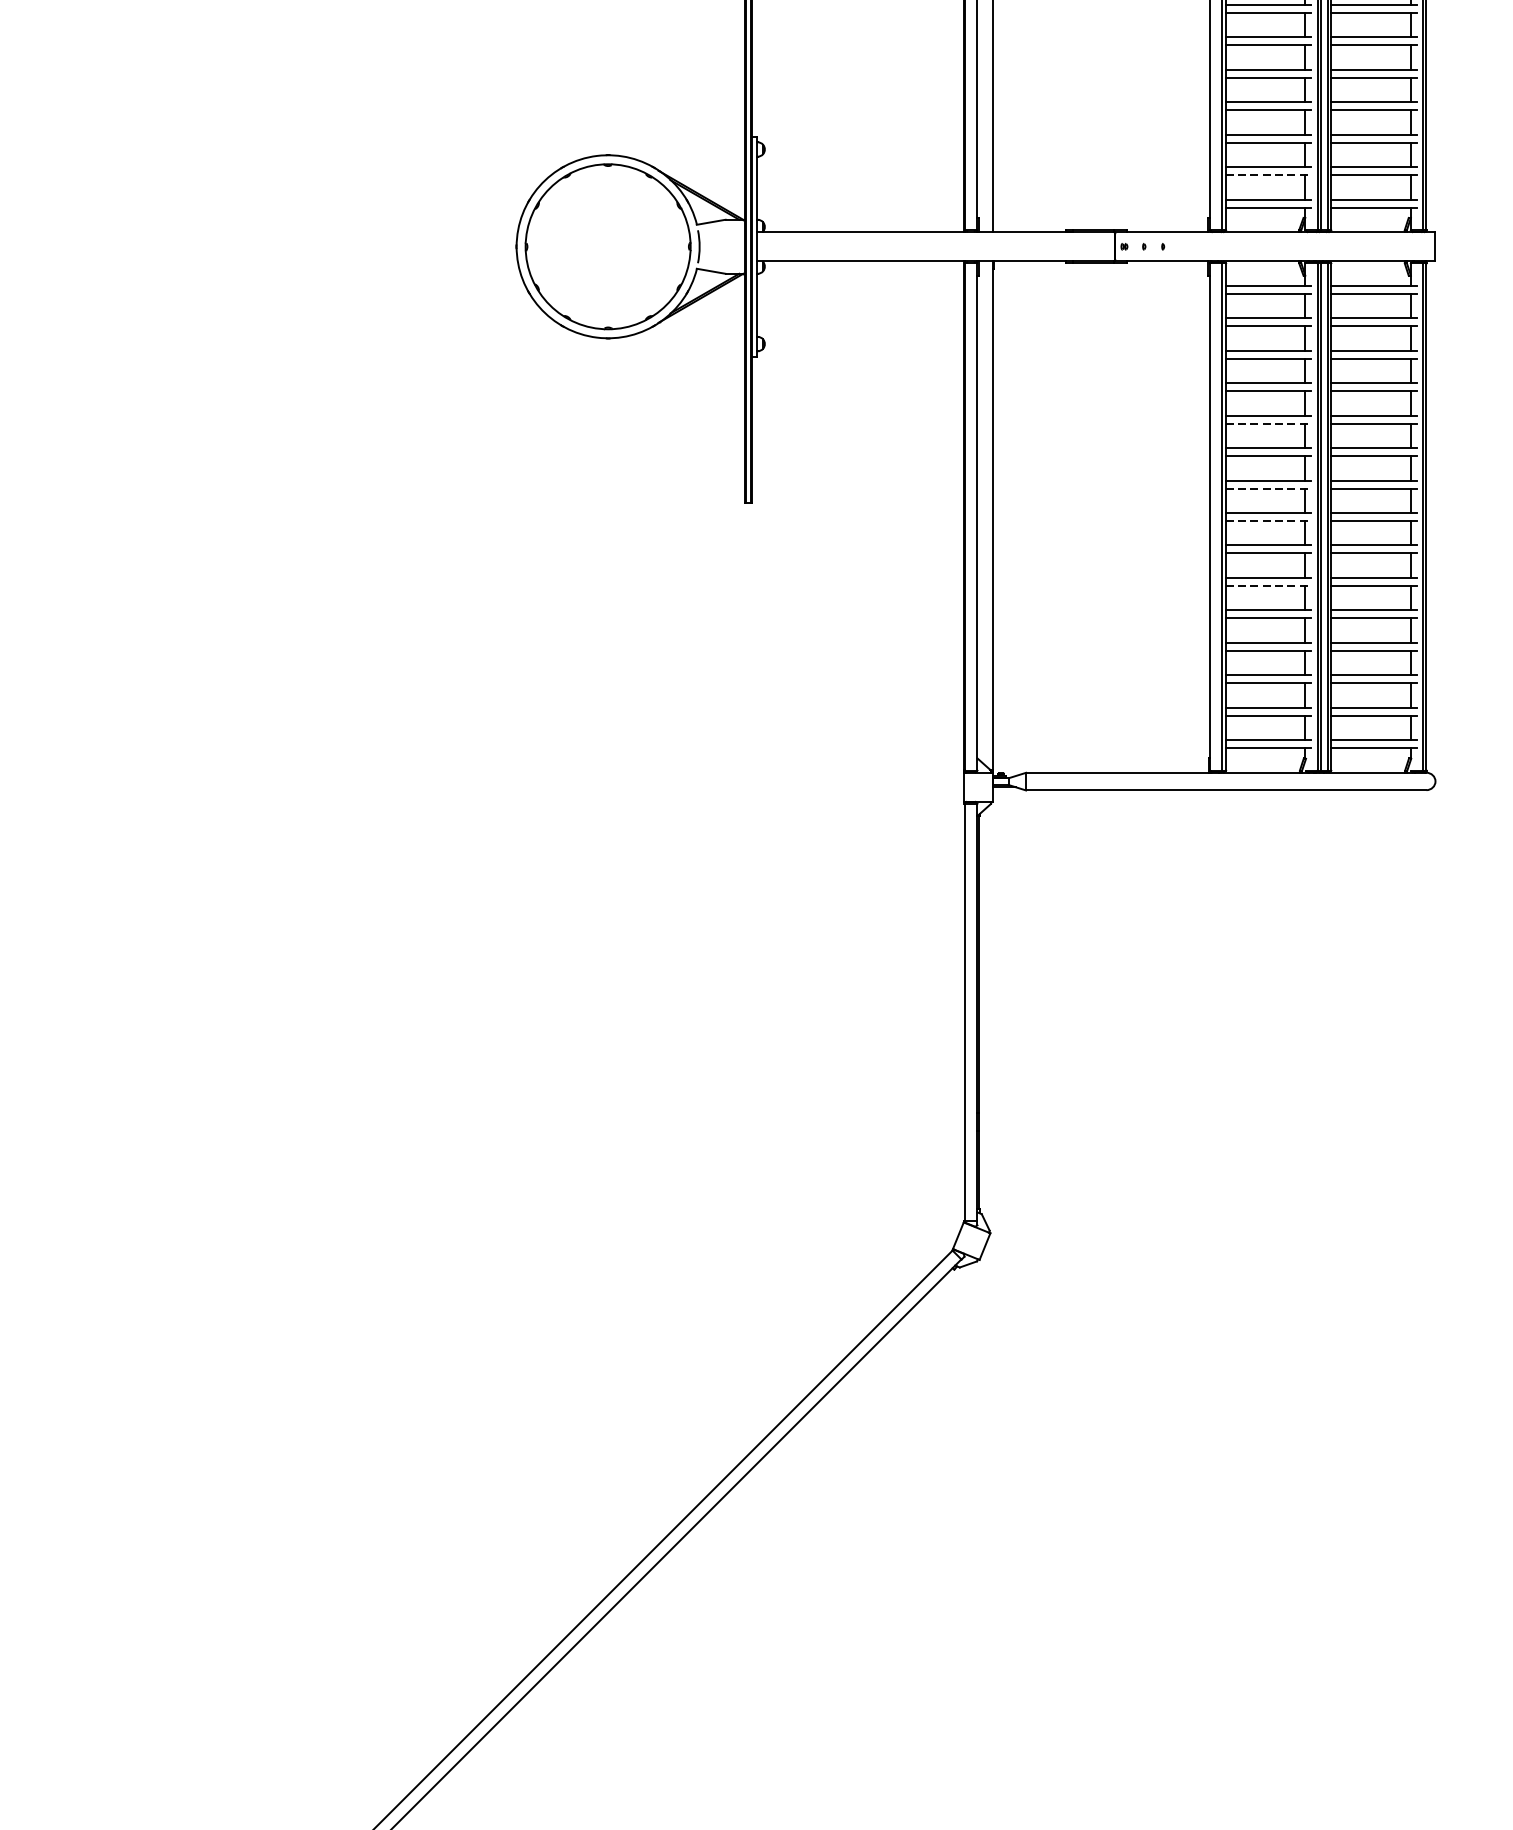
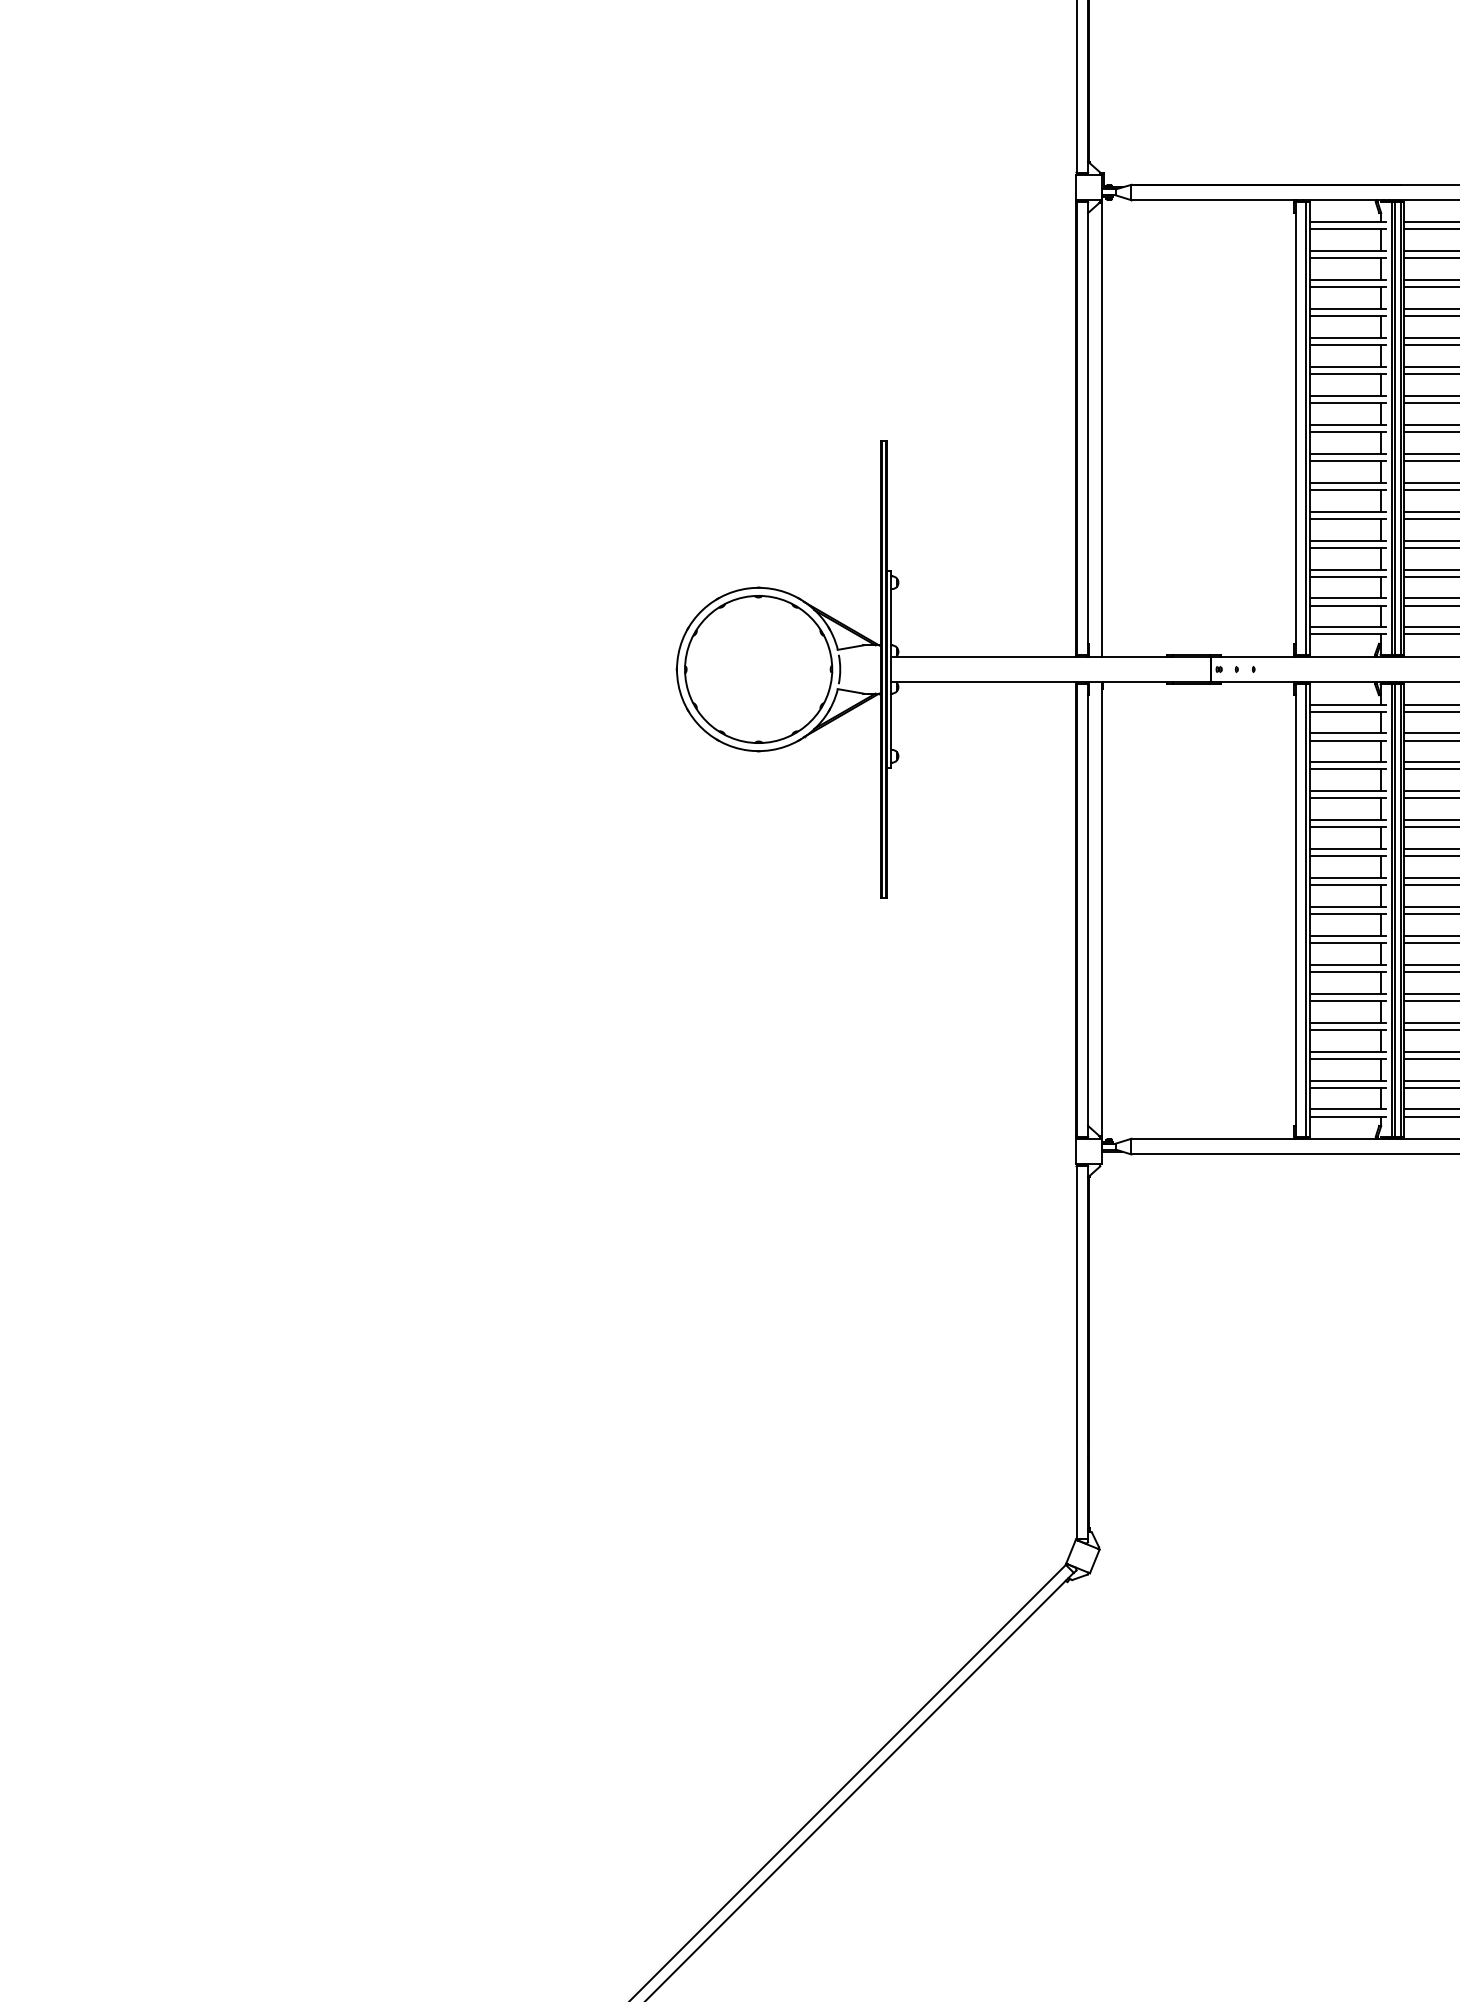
line: (1269, 175) -> (1348, 605), dashed -> solid
line: (1269, 423) -> (1348, 827), dashed -> solid
line: (1269, 488) -> (1348, 885), dashed -> solid
line: (1269, 521) -> (1348, 914), dashed -> solid
line: (1269, 585) -> (1348, 971), dashed -> solid

